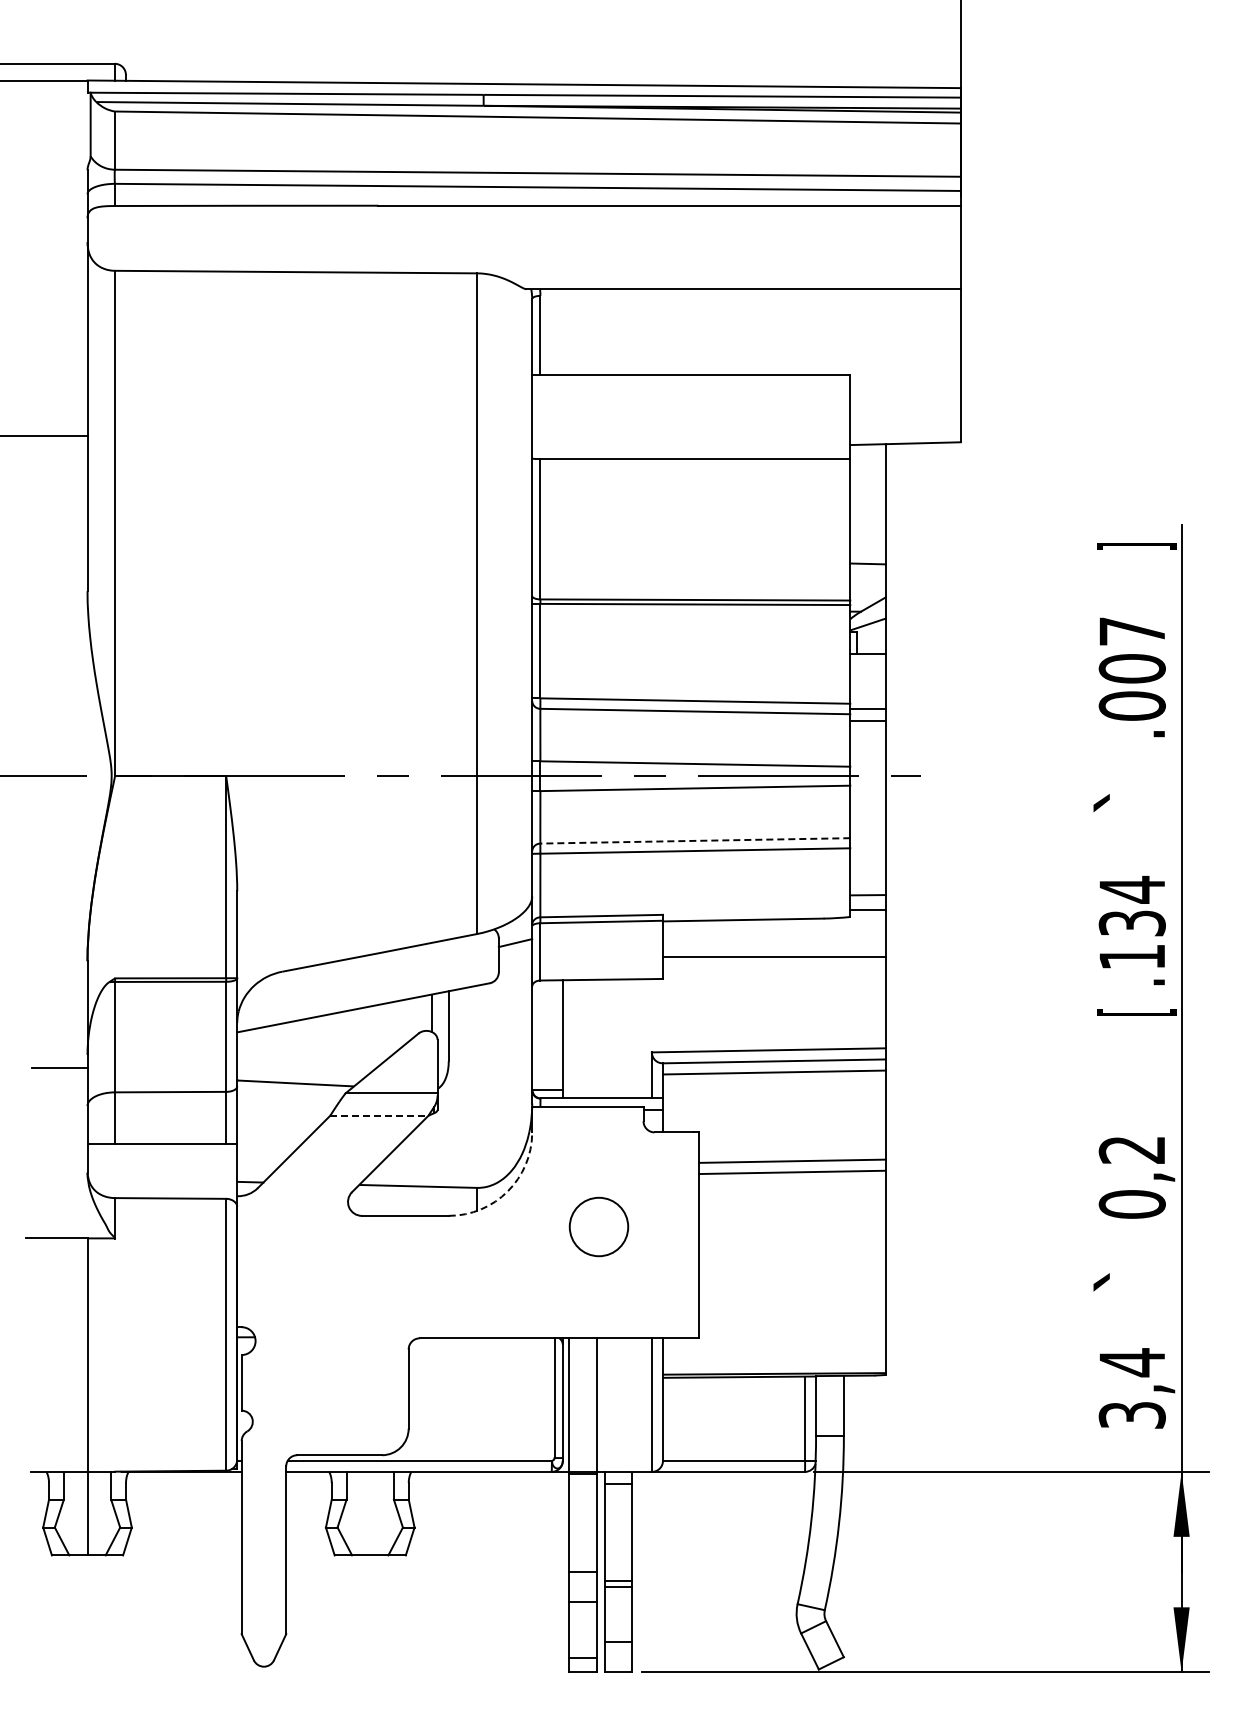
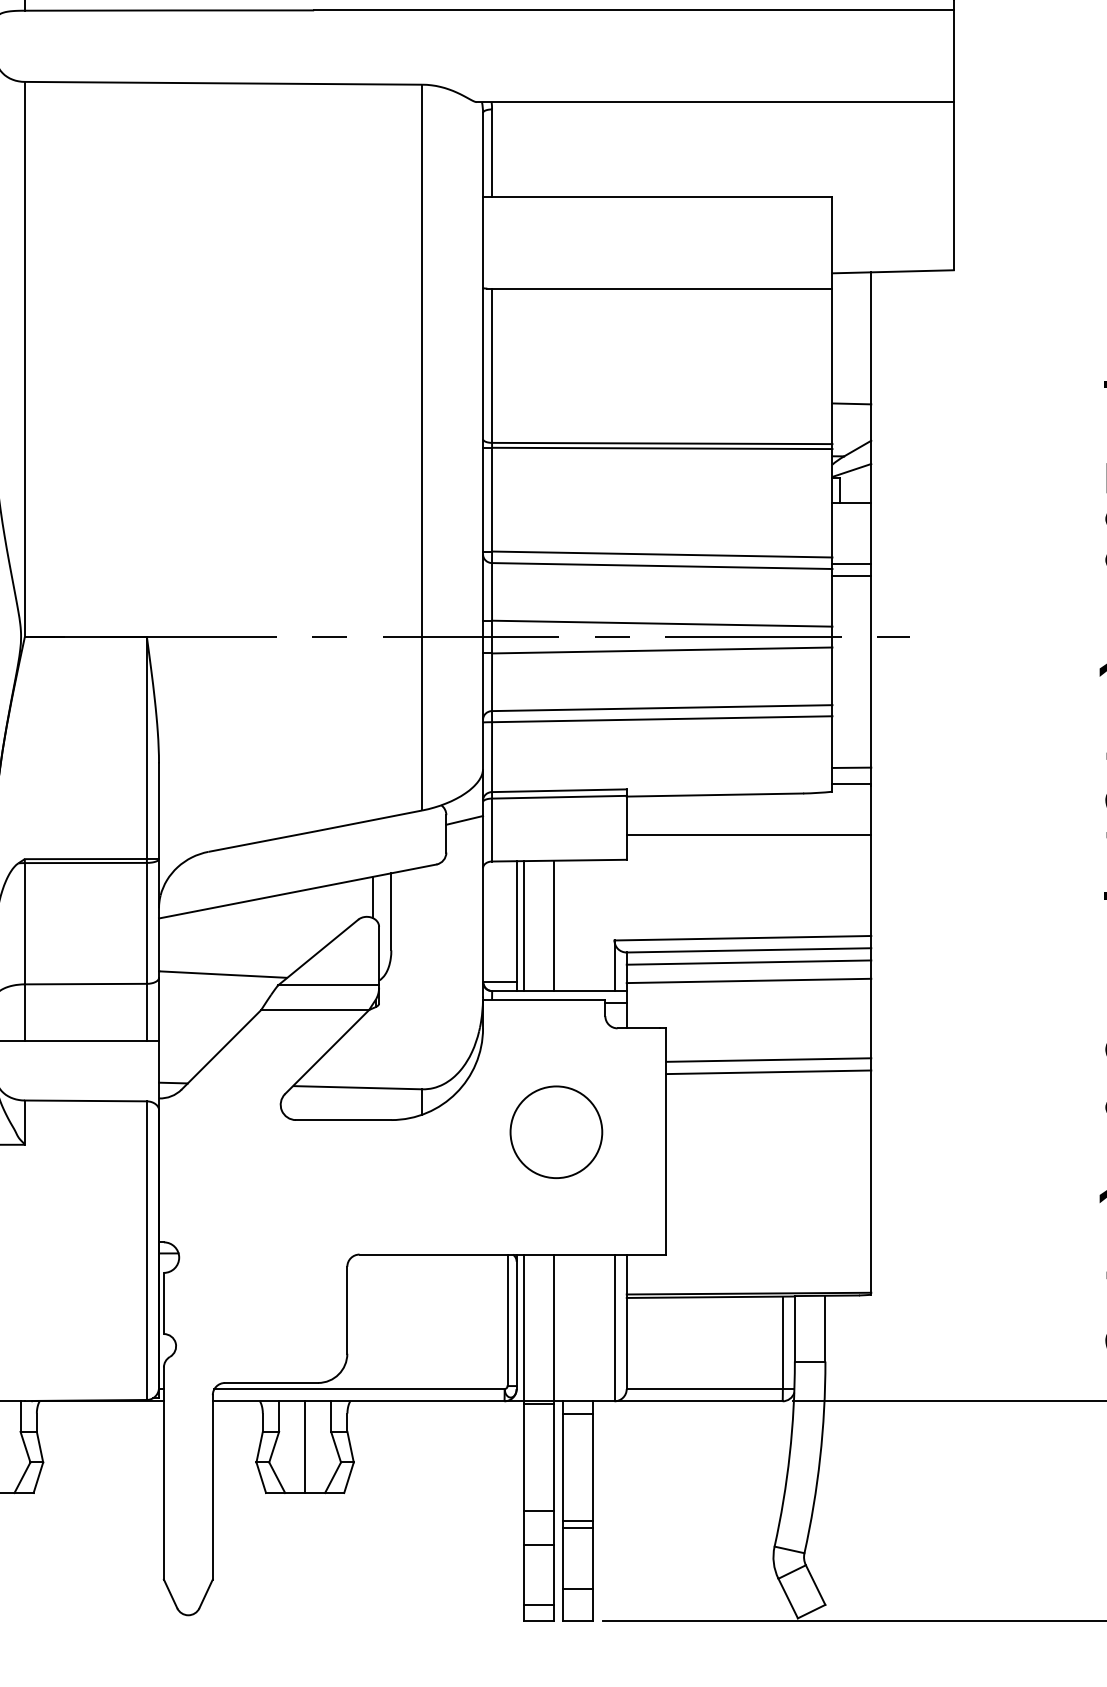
line: (695, 840) -> (662, 707), dashed -> solid
line: (597, 1038) -> (554, 925), added
line: (569, 1039) -> (524, 926), added
line: (774, 1089) -> (749, 981), added
line: (379, 1115) -> (315, 1009), dashed -> solid
arc: (507, 1191) -> (455, 1093), dashed -> solid
circle: (598, 1226) -> (555, 1131), size x1.43
line: (370, 1513) -> (305, 1446), added

